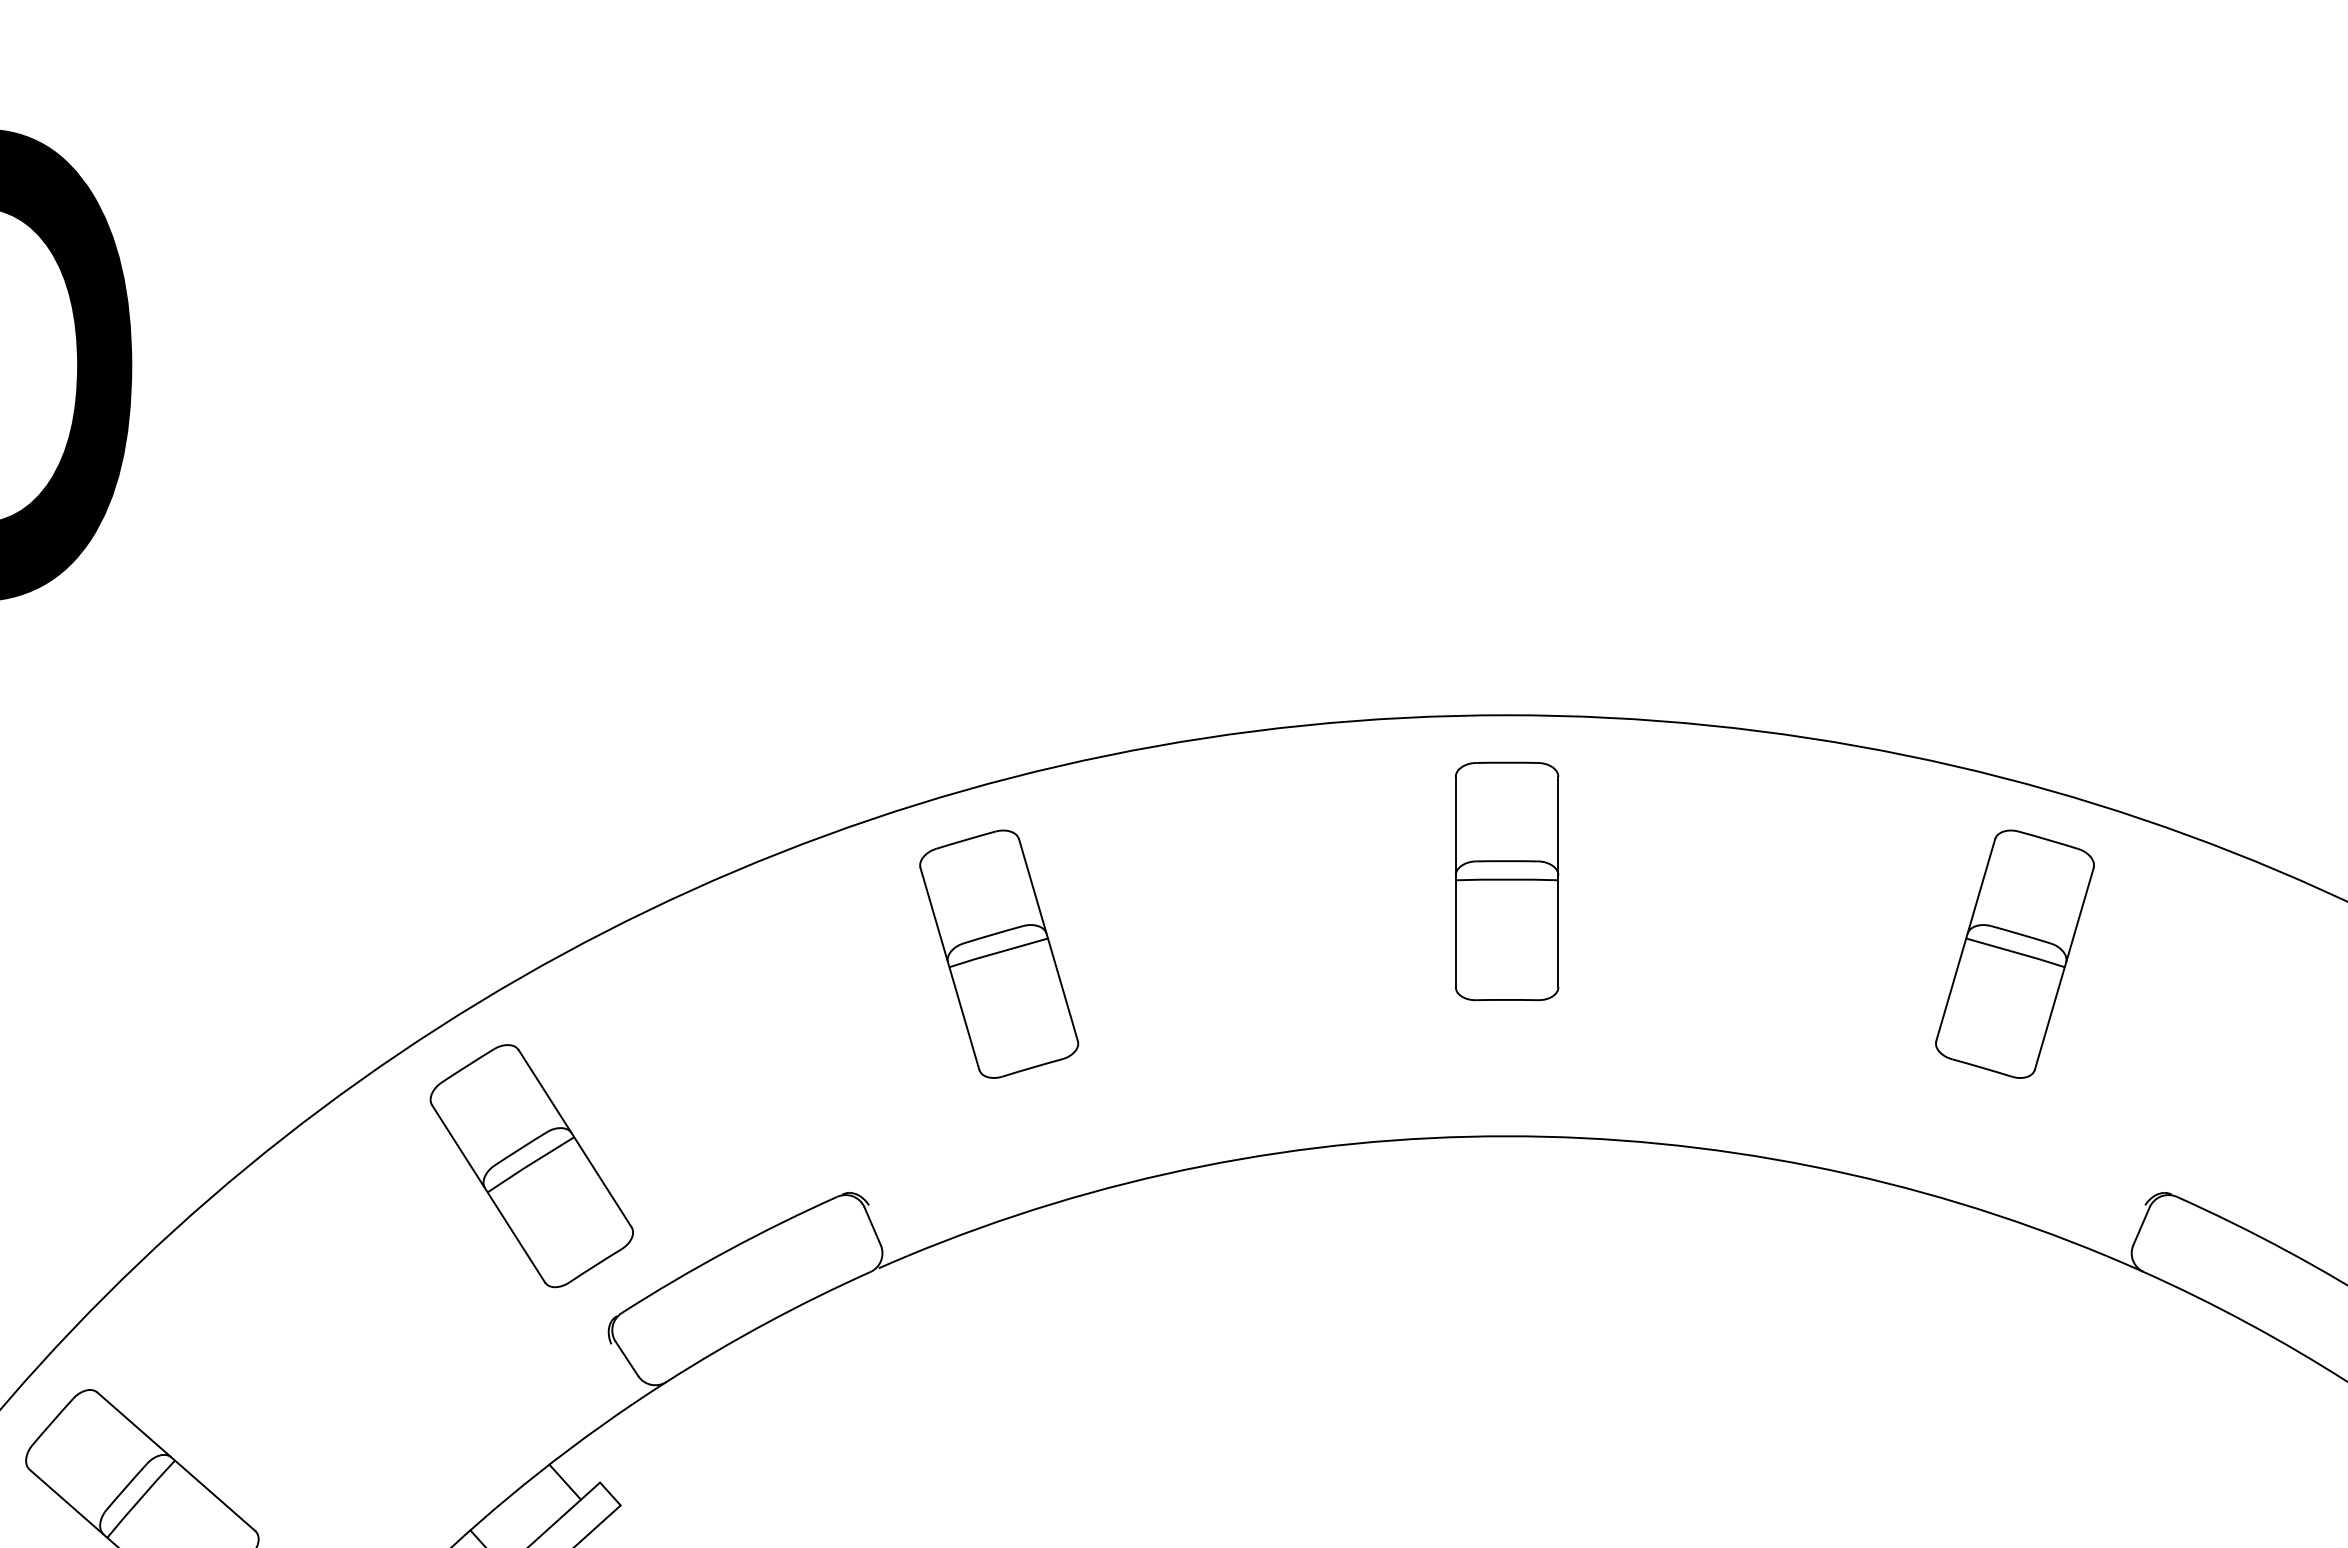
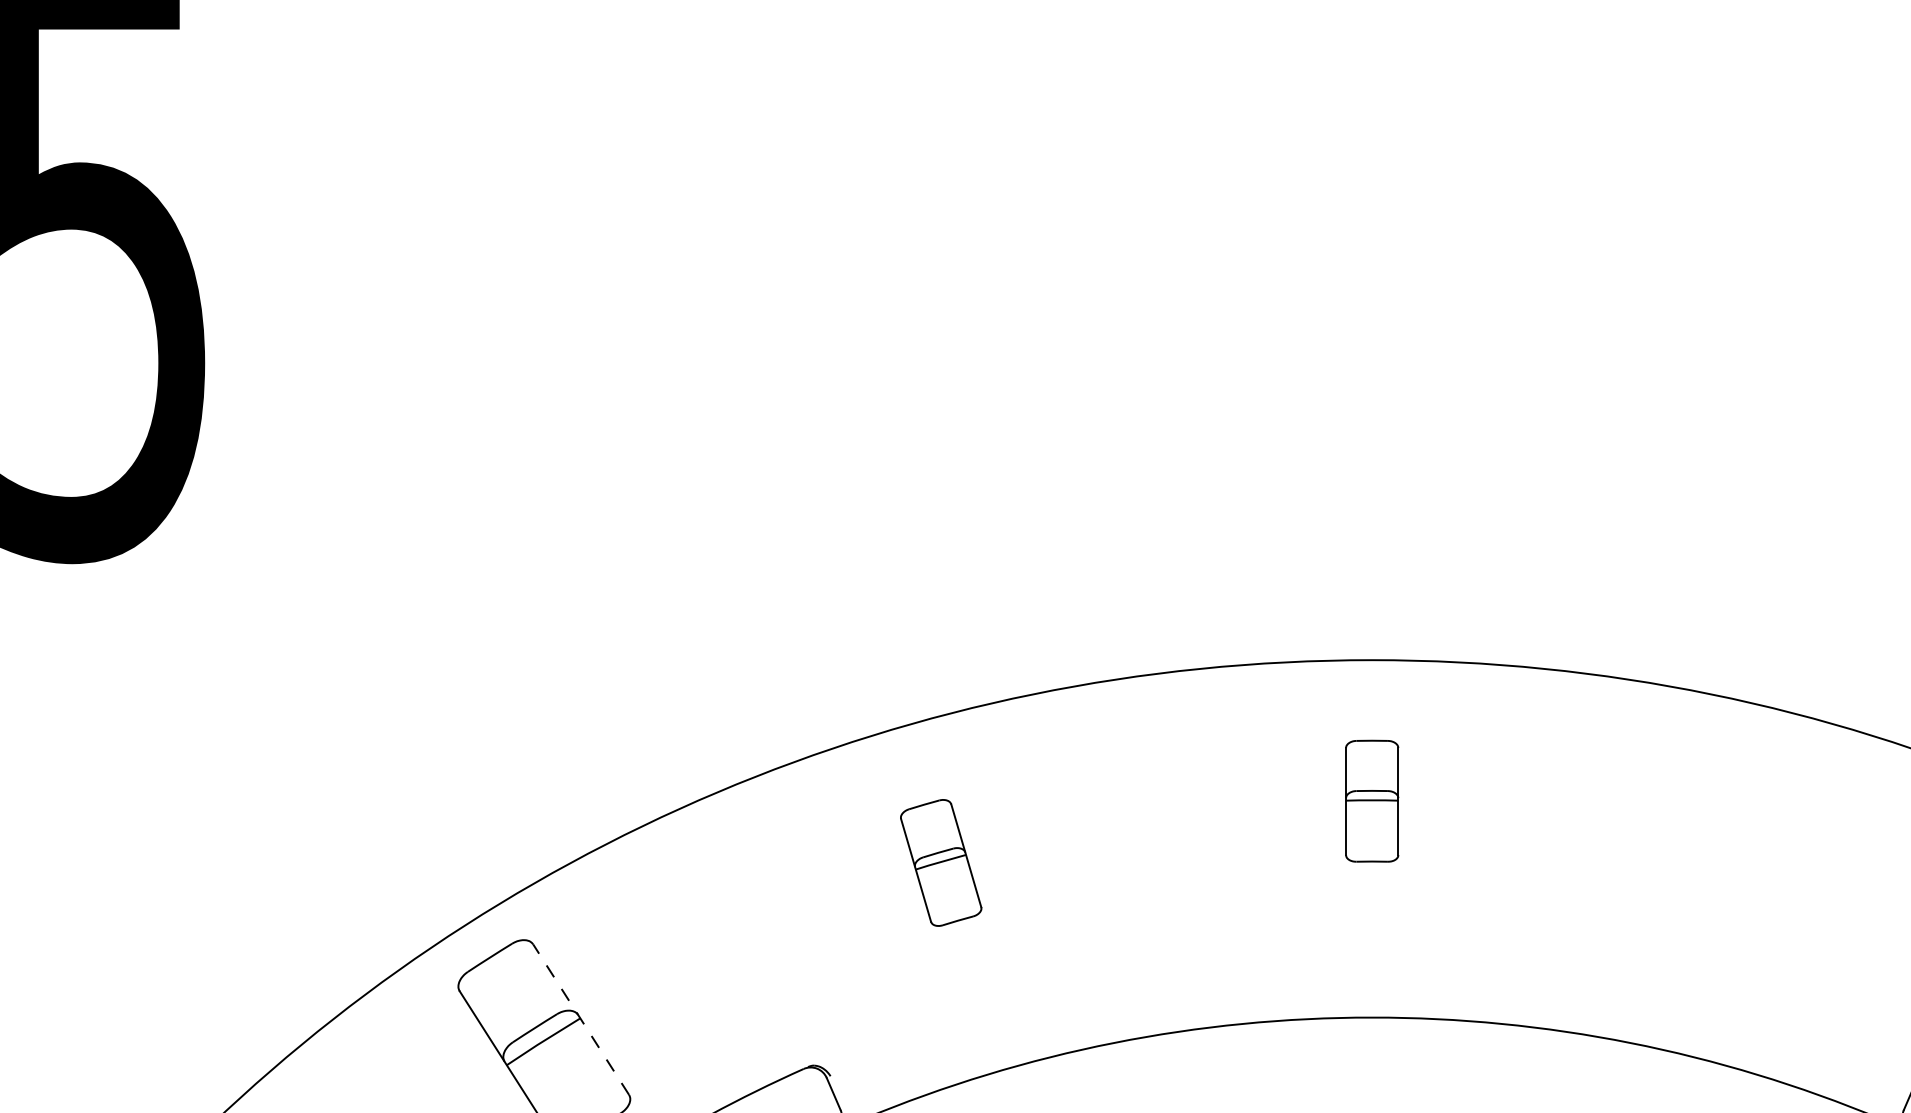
part: (1506, 881) -> (1371, 801), size x0.6
part: (999, 953) -> (941, 862), size x0.6
part: (2014, 953) -> (1802, 862), removed
line: (574, 1138) -> (580, 1019), solid -> dashed

